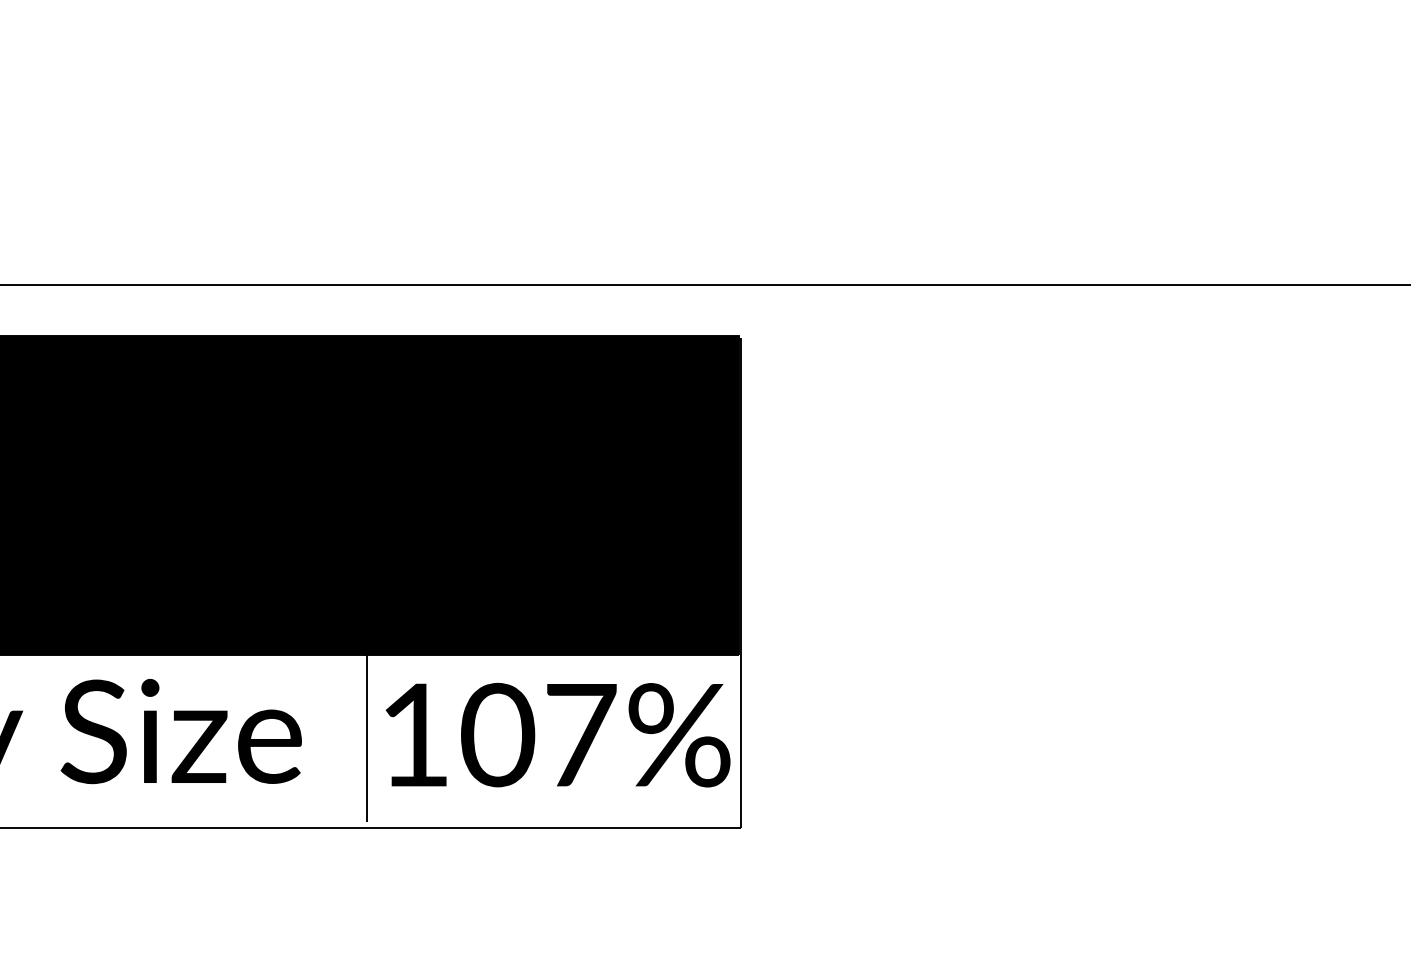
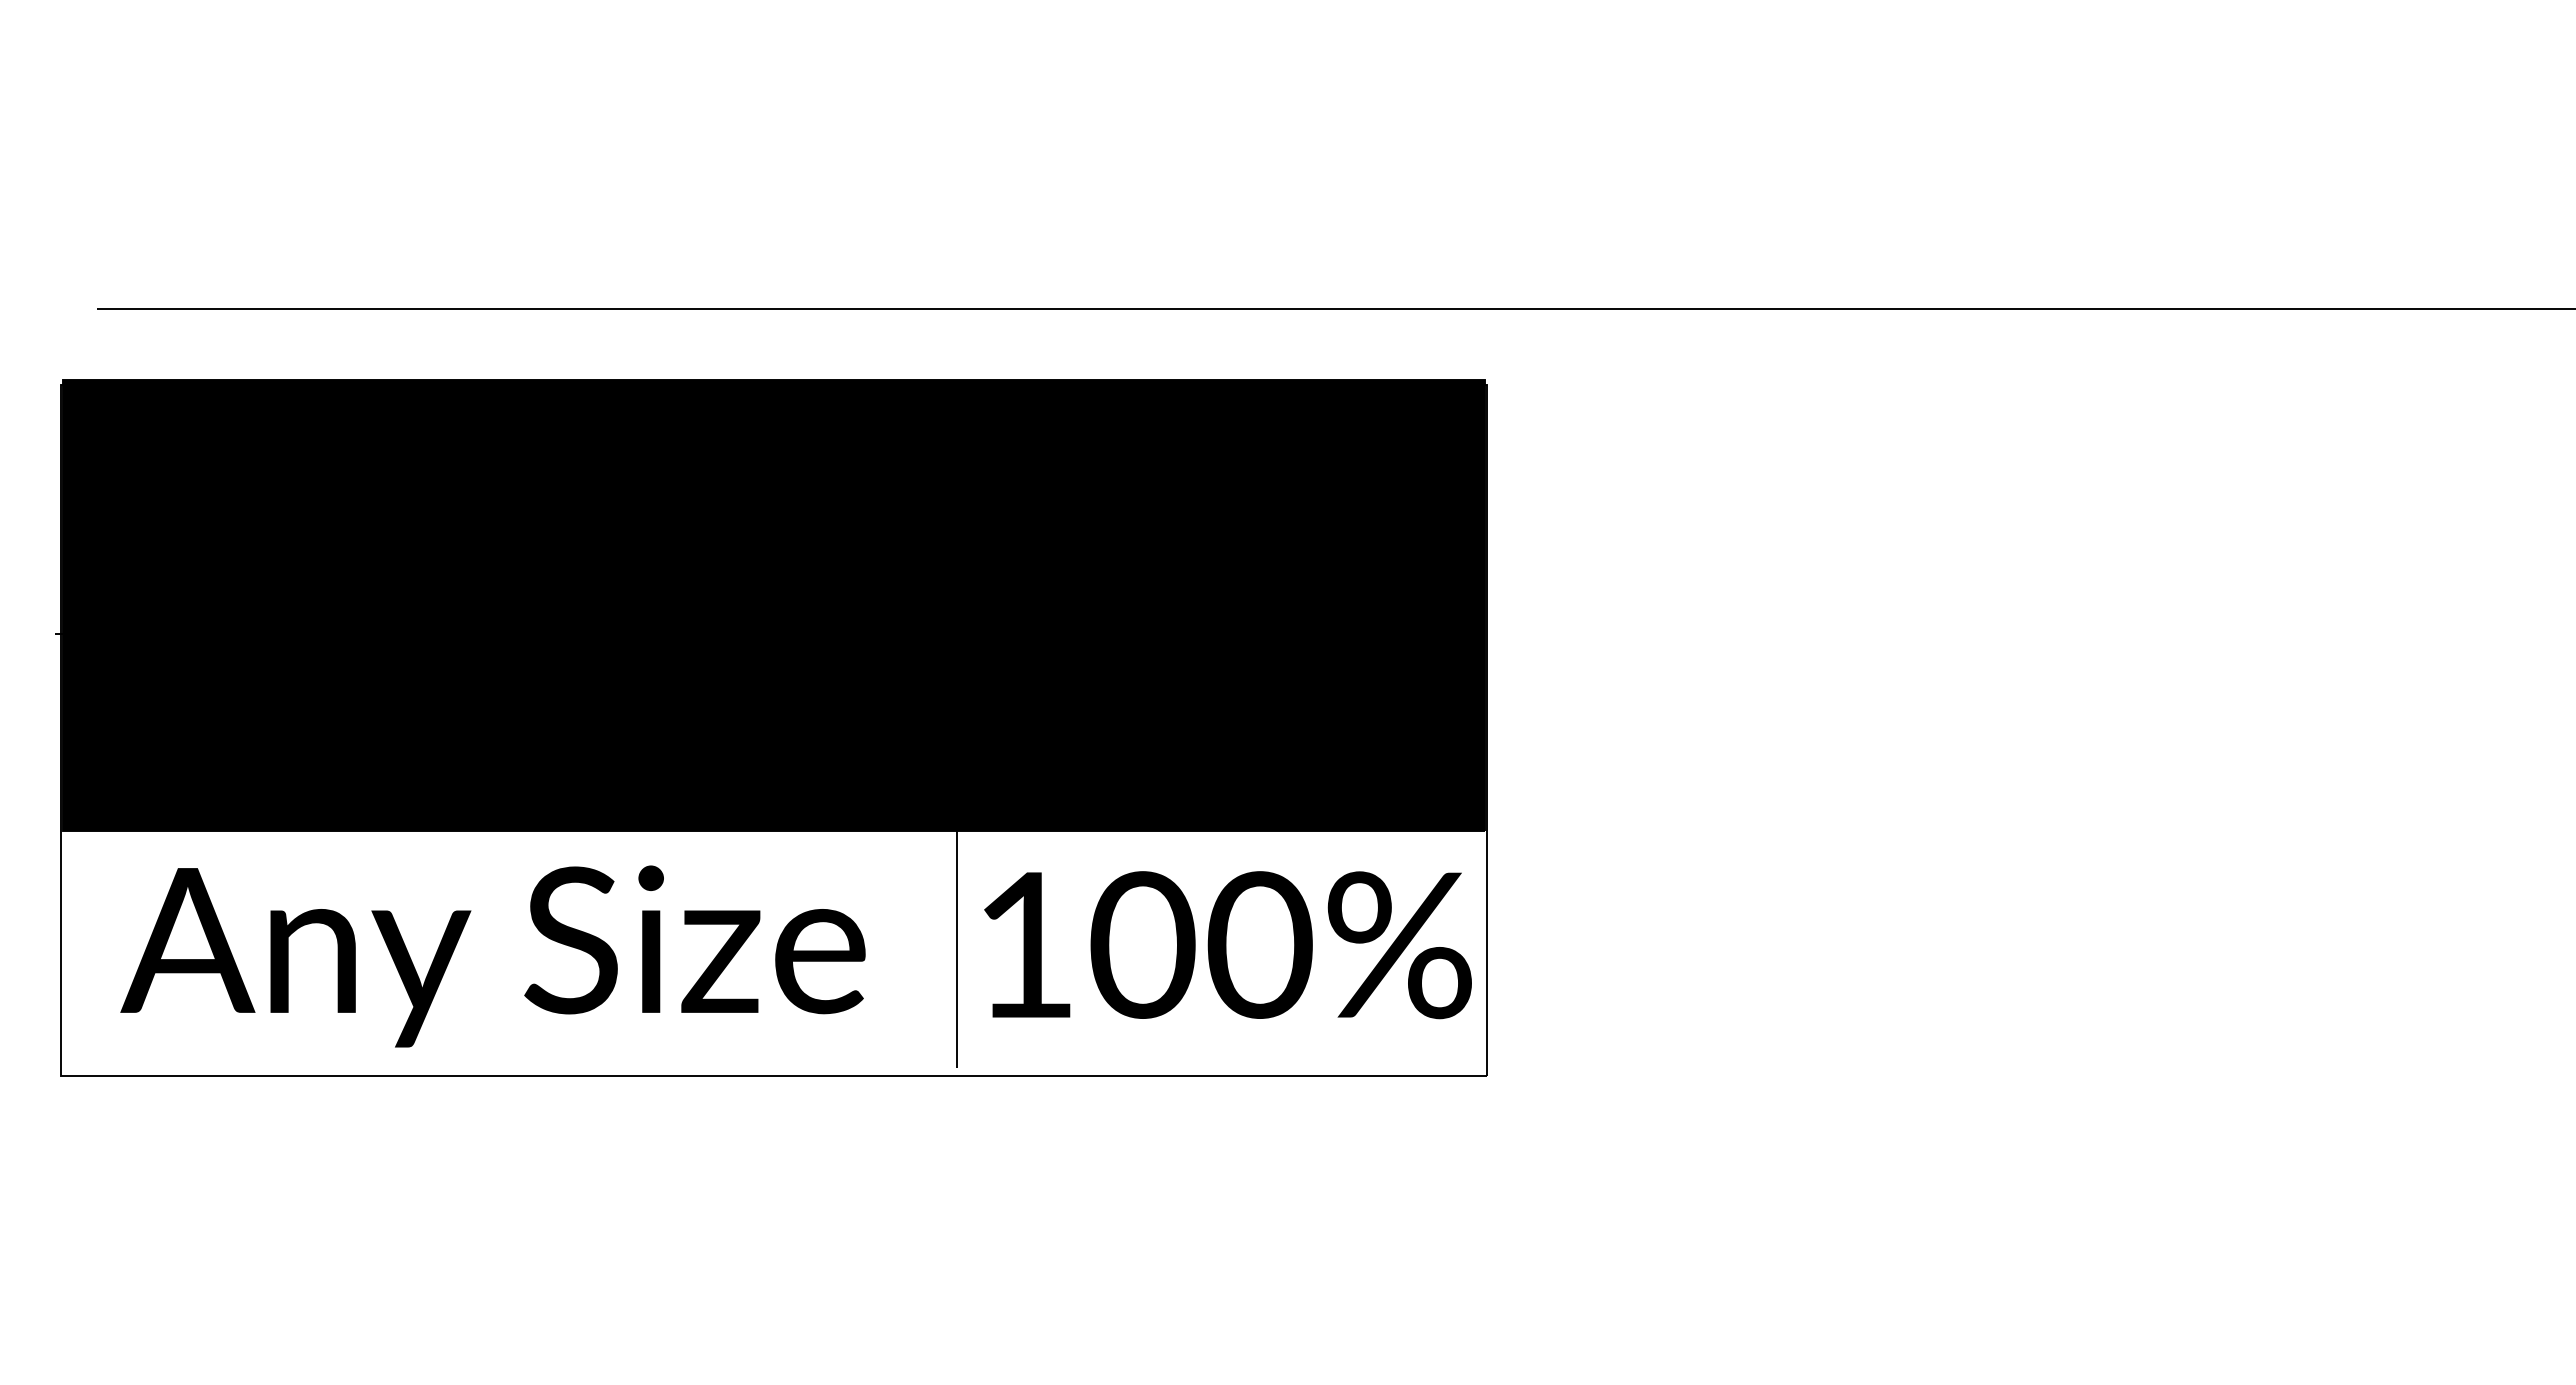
text: (580, 734) -> (1259, 944), 107% -> 100%

